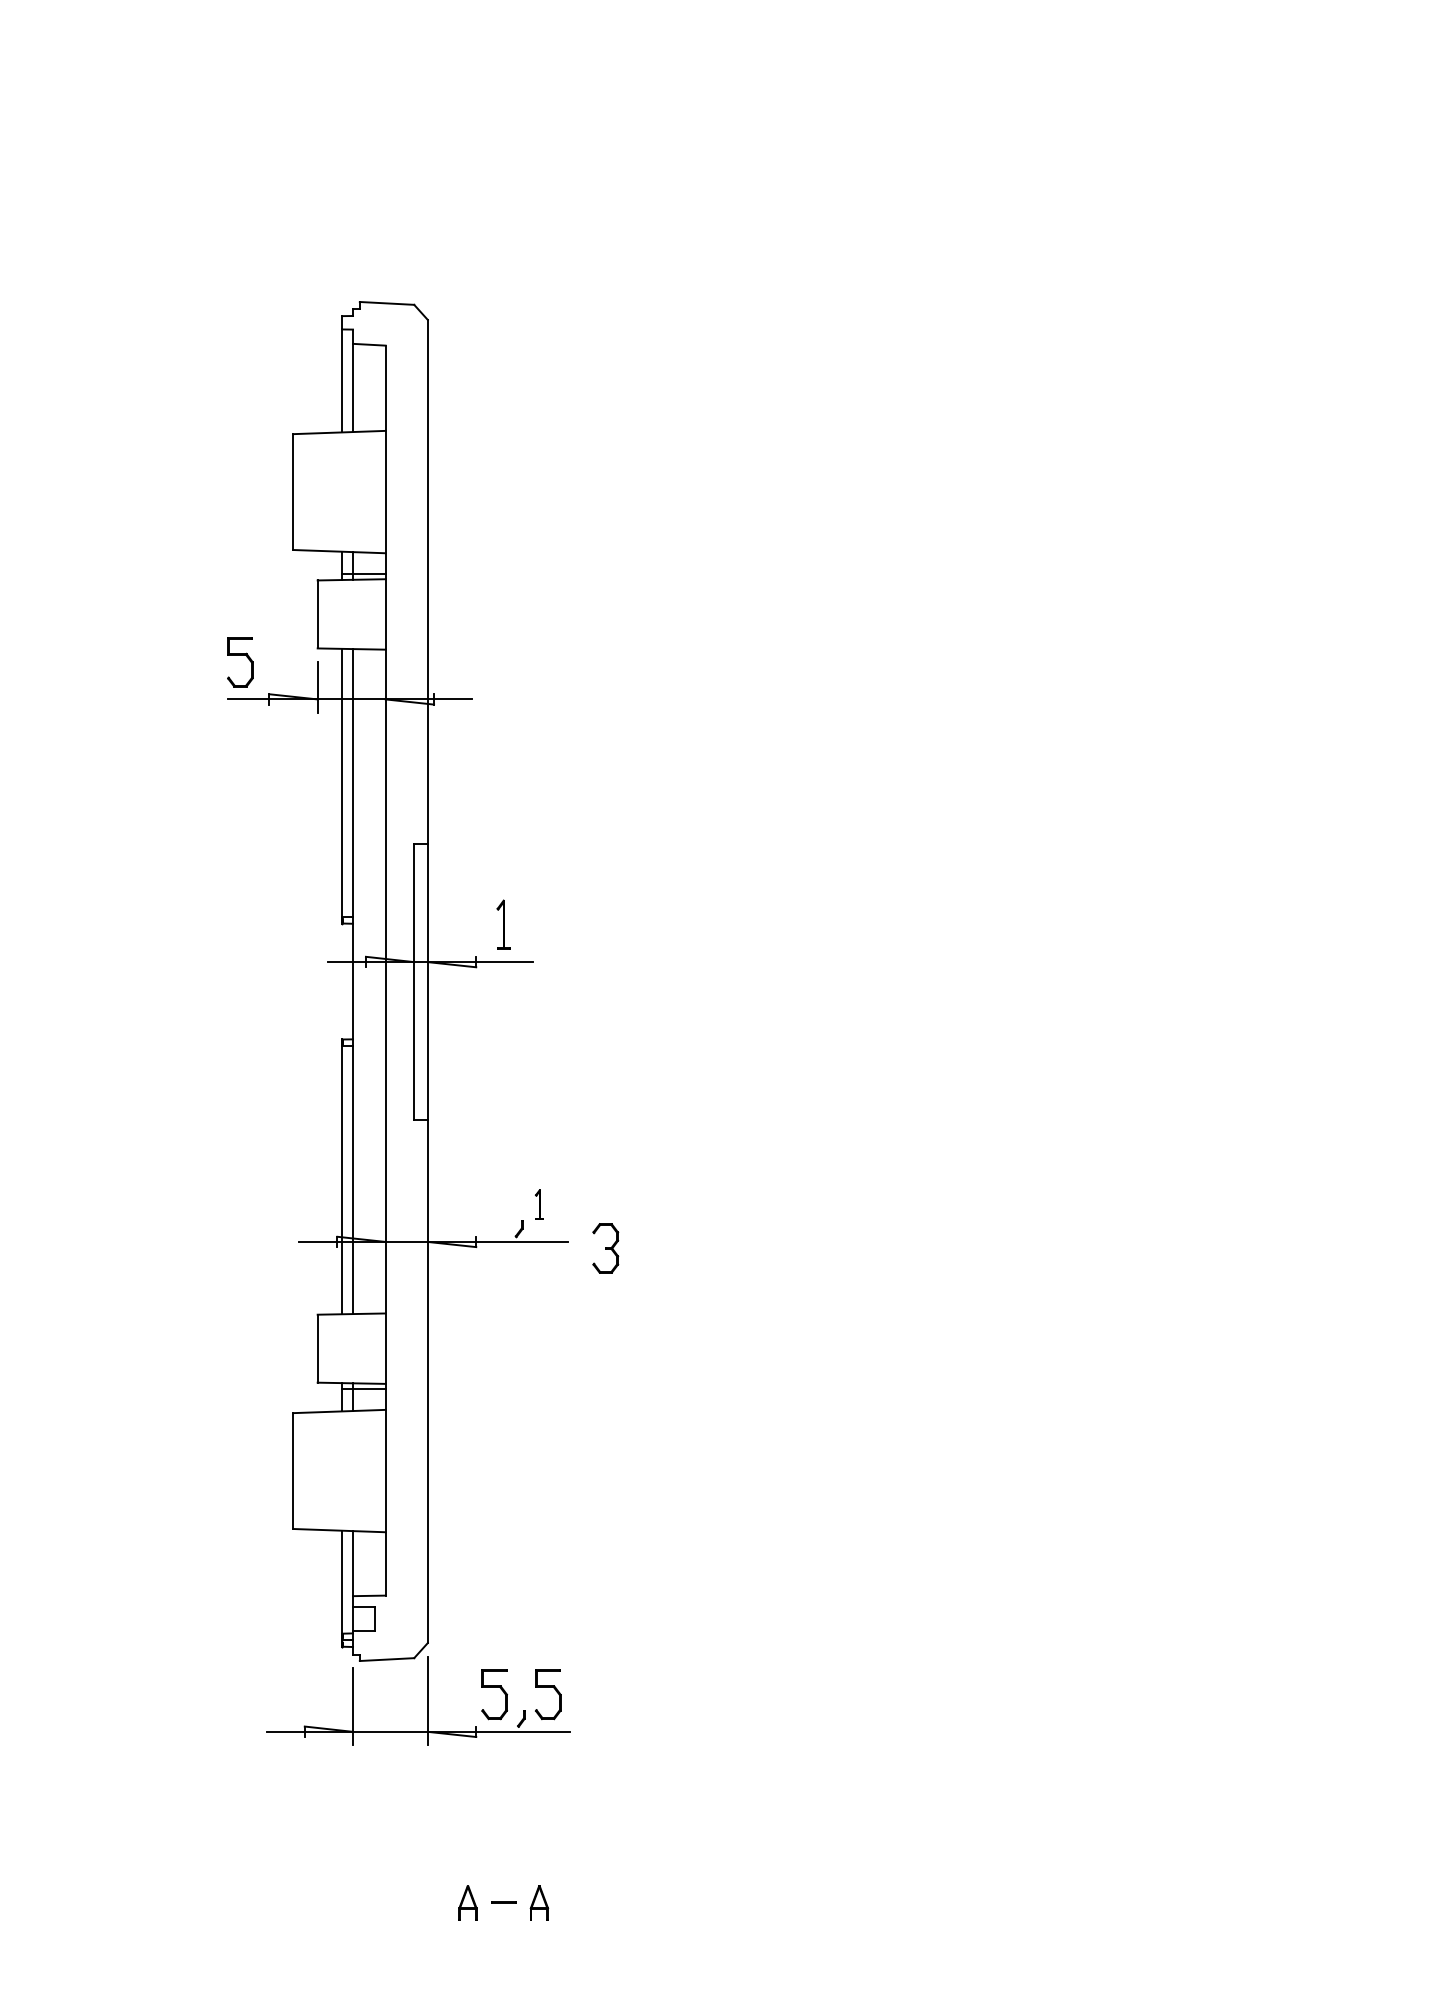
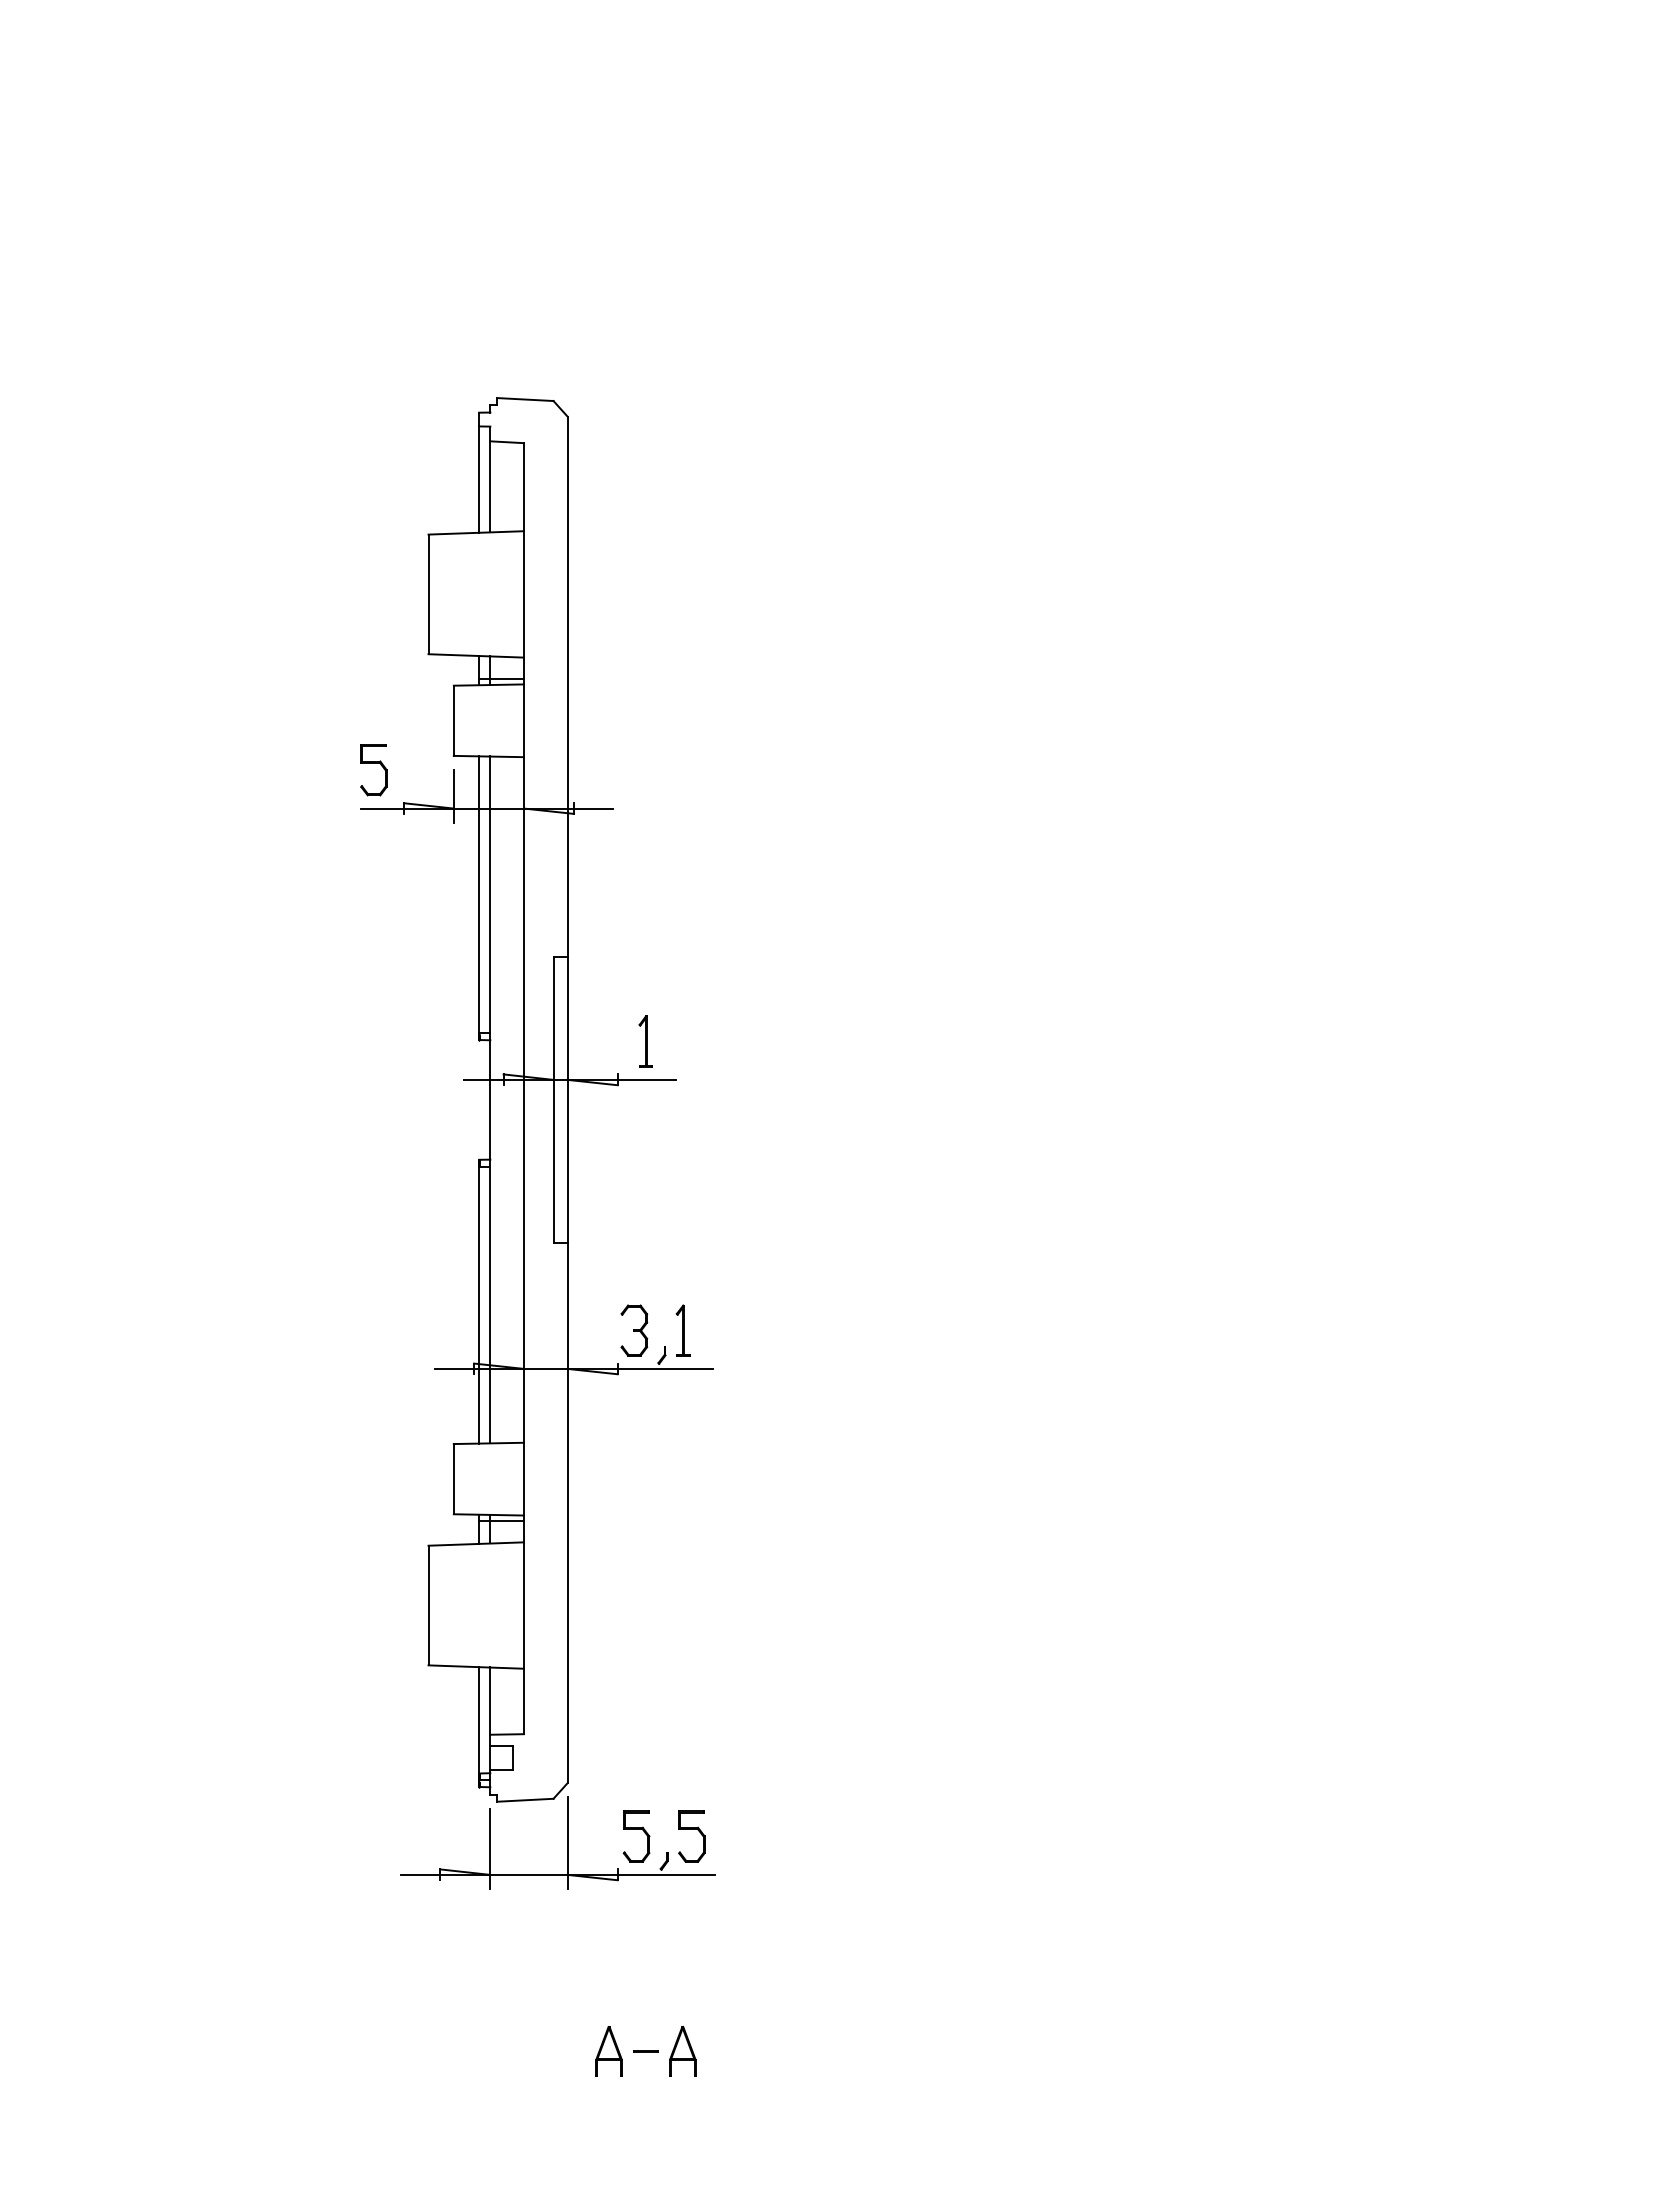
part: (539, 1204) -> (682, 1330), size x1.67
part: (605, 1248) -> (634, 1330), moved
part: (467, 1902) -> (608, 2051), size x1.43
part: (539, 1902) -> (682, 2051), size x1.43

